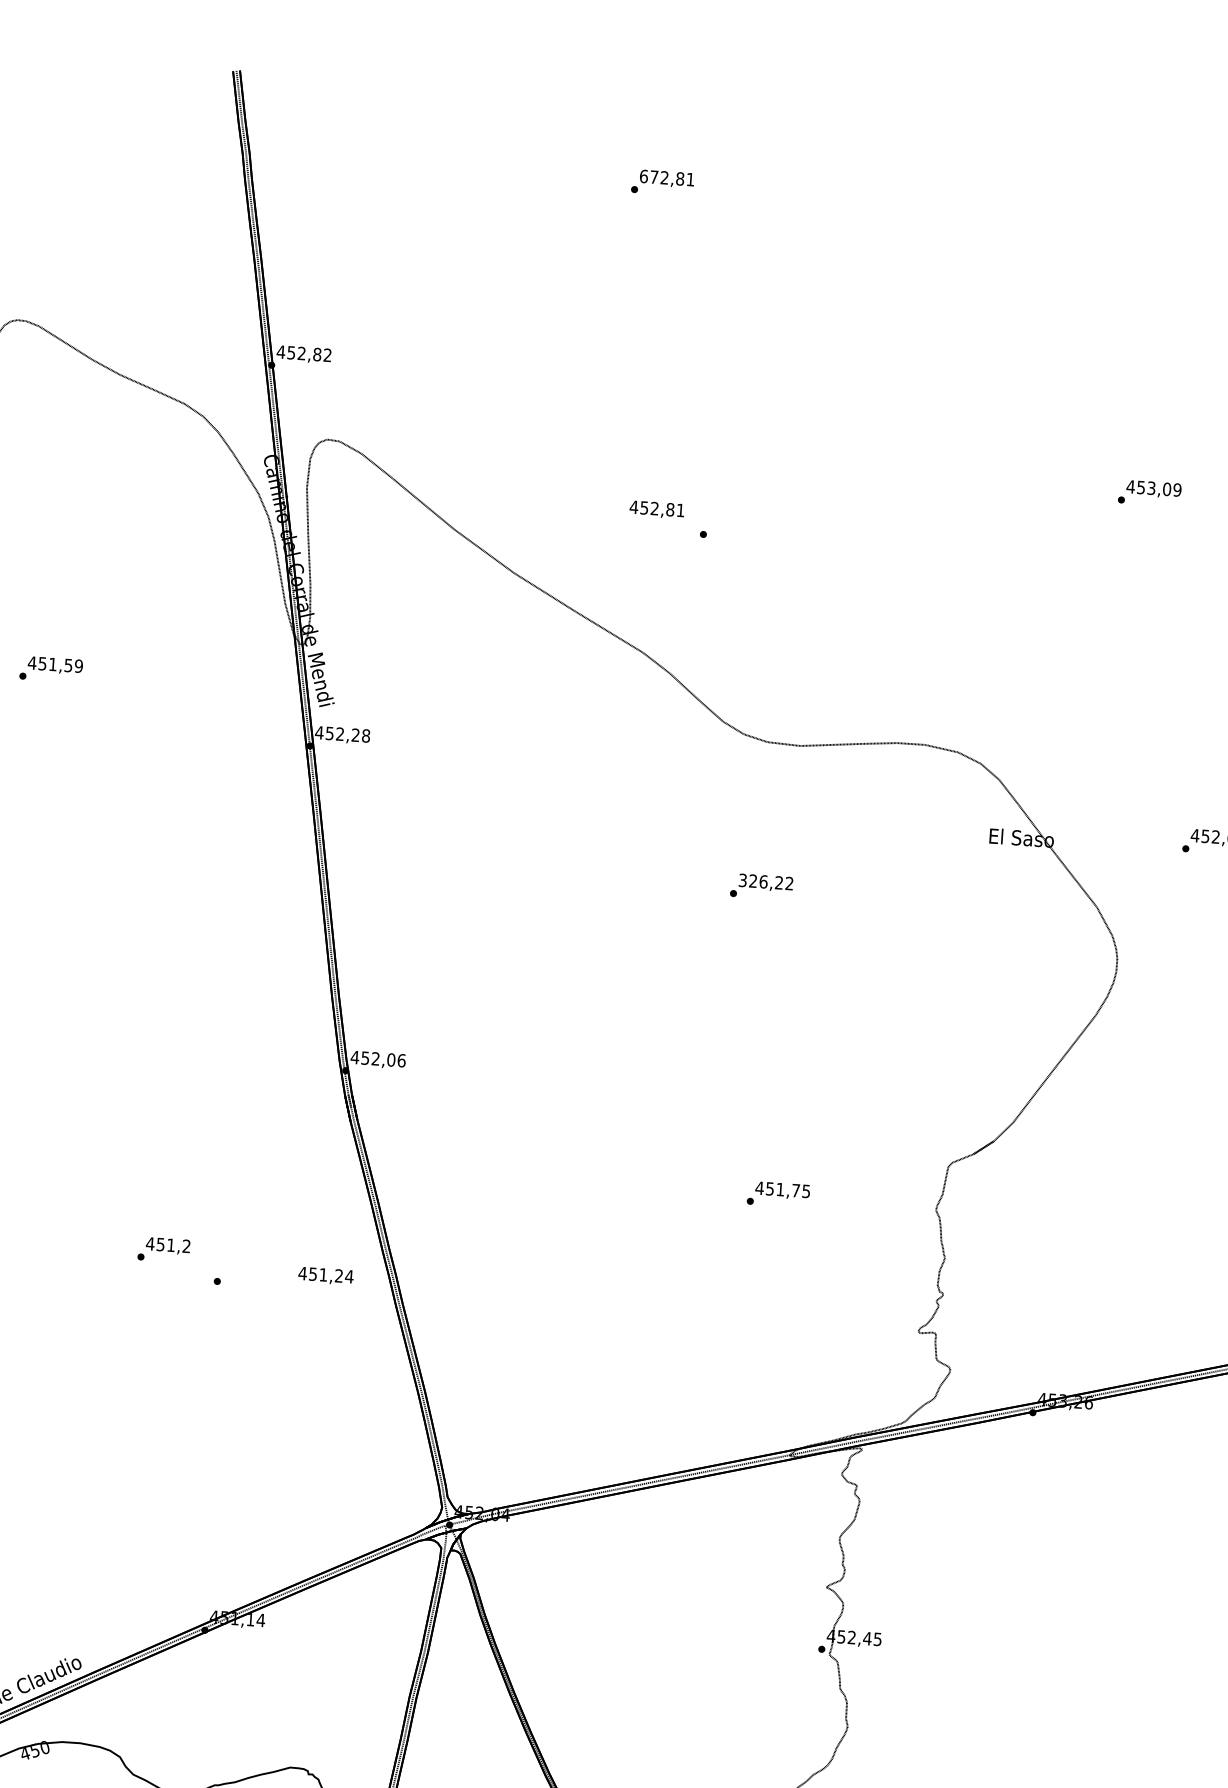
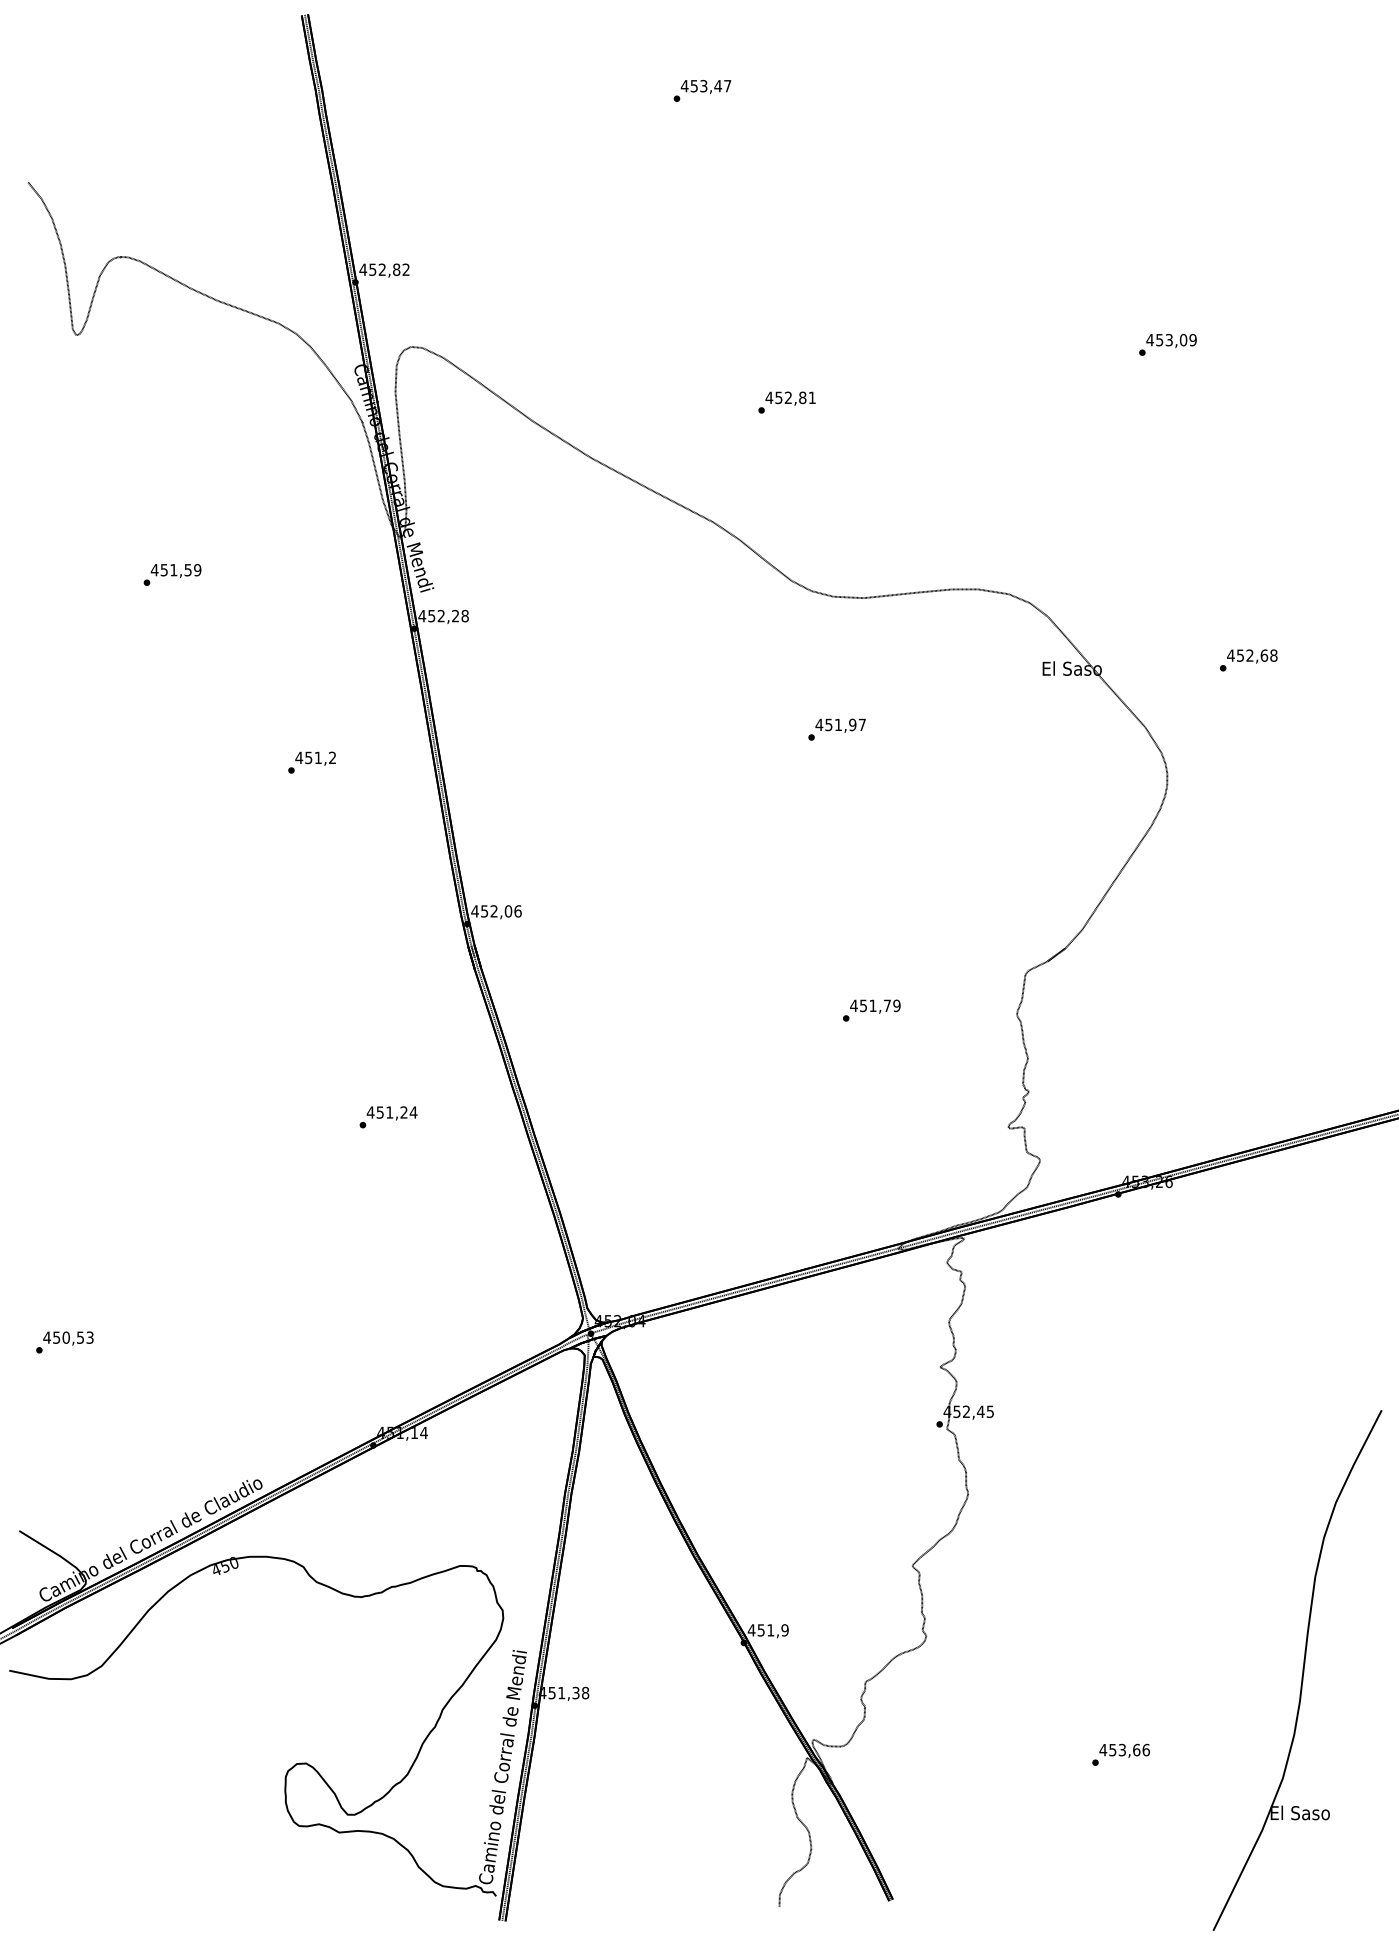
text: (666, 178) -> (705, 86), 672,81 -> 453,47
text: (656, 509) -> (790, 398), moved
text: (765, 881) -> (840, 724), 326,22 -> 451,97
text: (805, 1190) -> (896, 1005), 451,75 -> 451,79
text: (163, 1249) -> (311, 762), moved
text: (325, 1276) -> (391, 1113), moved

